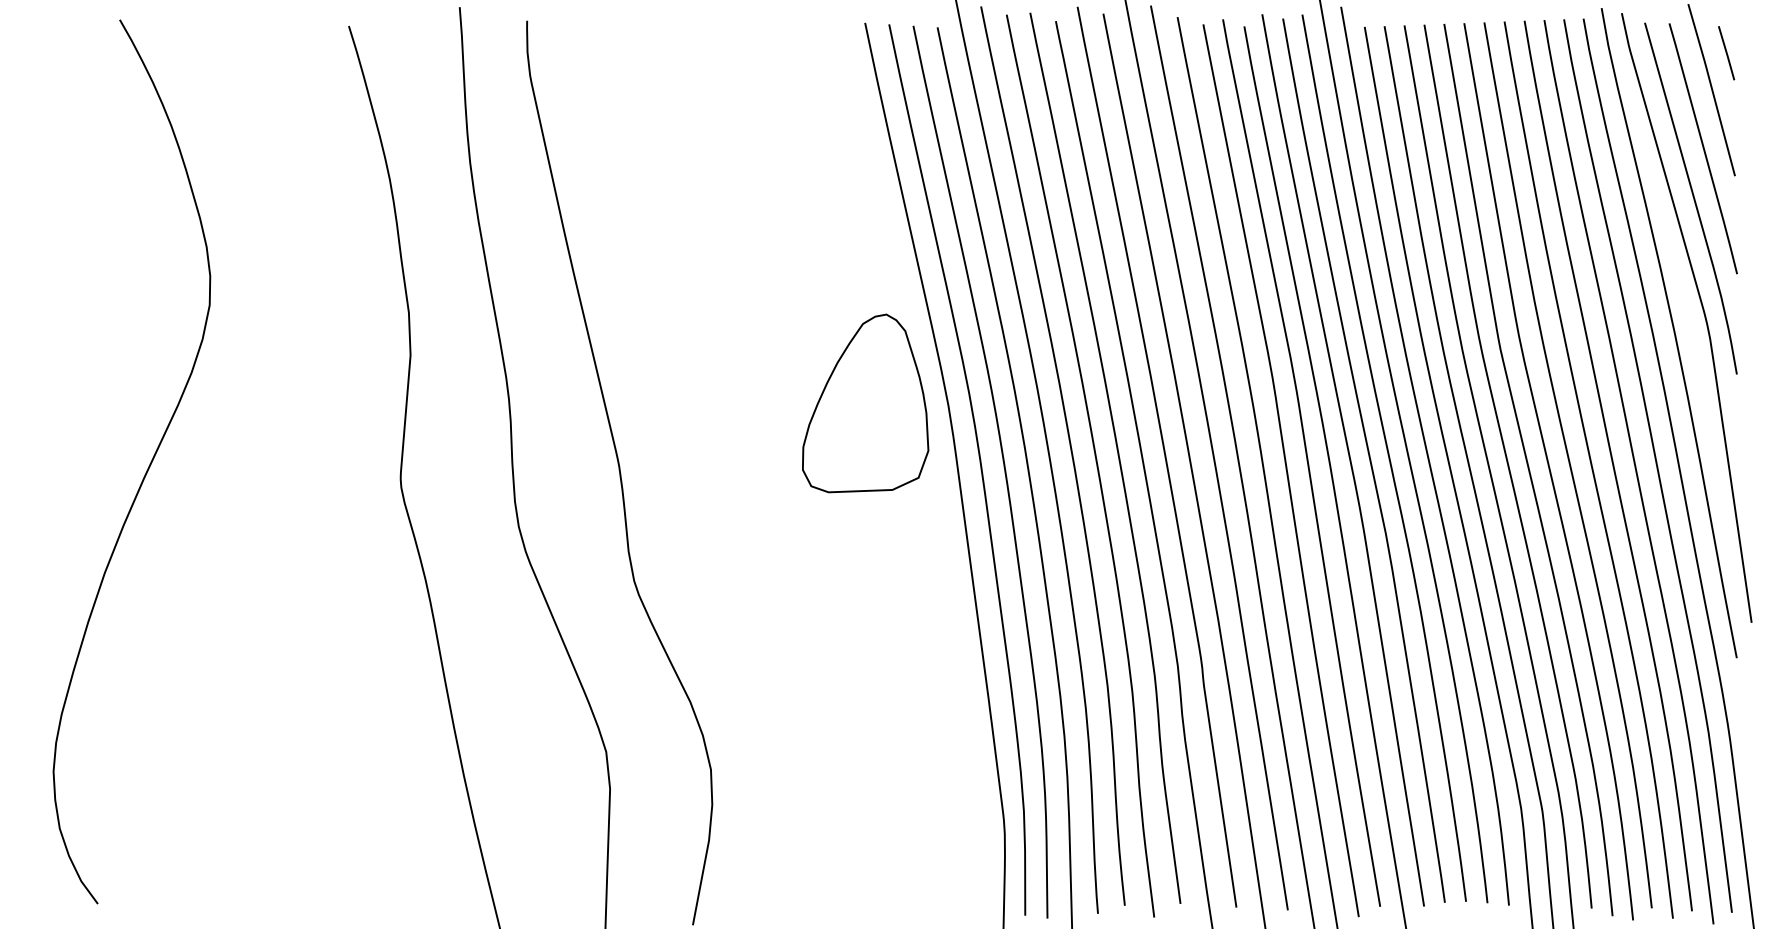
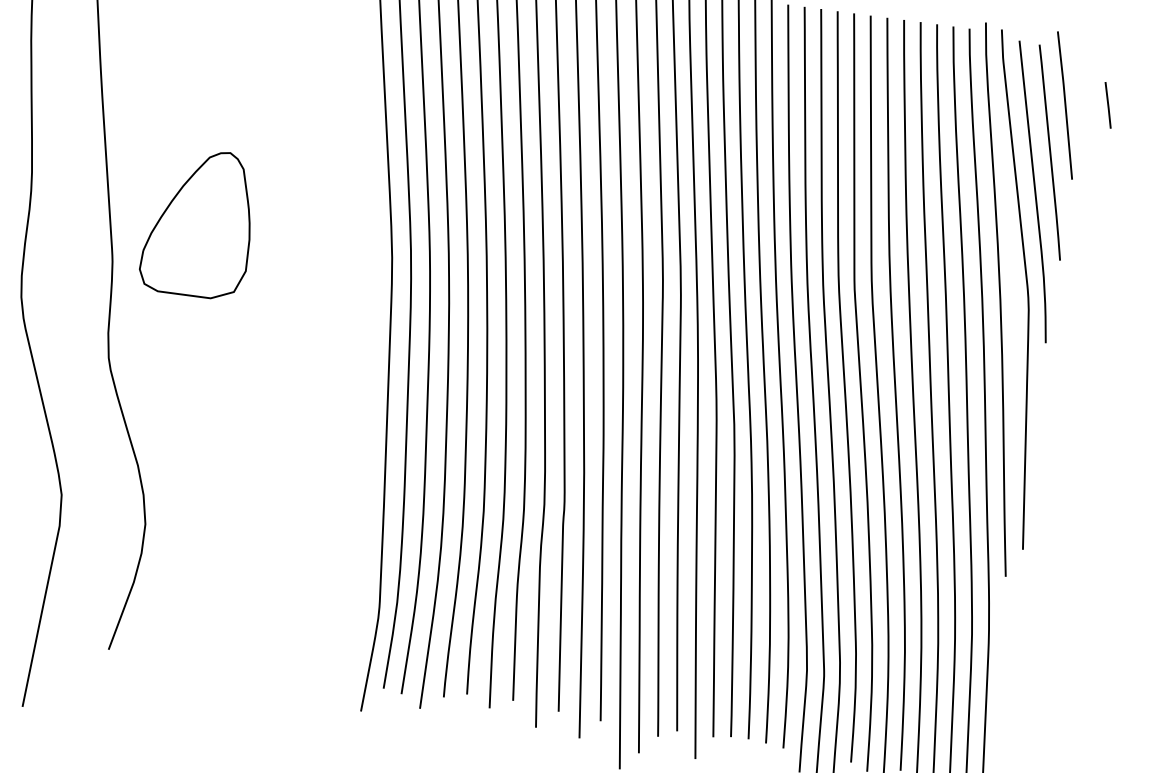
line: (1726, 53) -> (1108, 105), moved
part: (865, 403) -> (200, 223), moved

